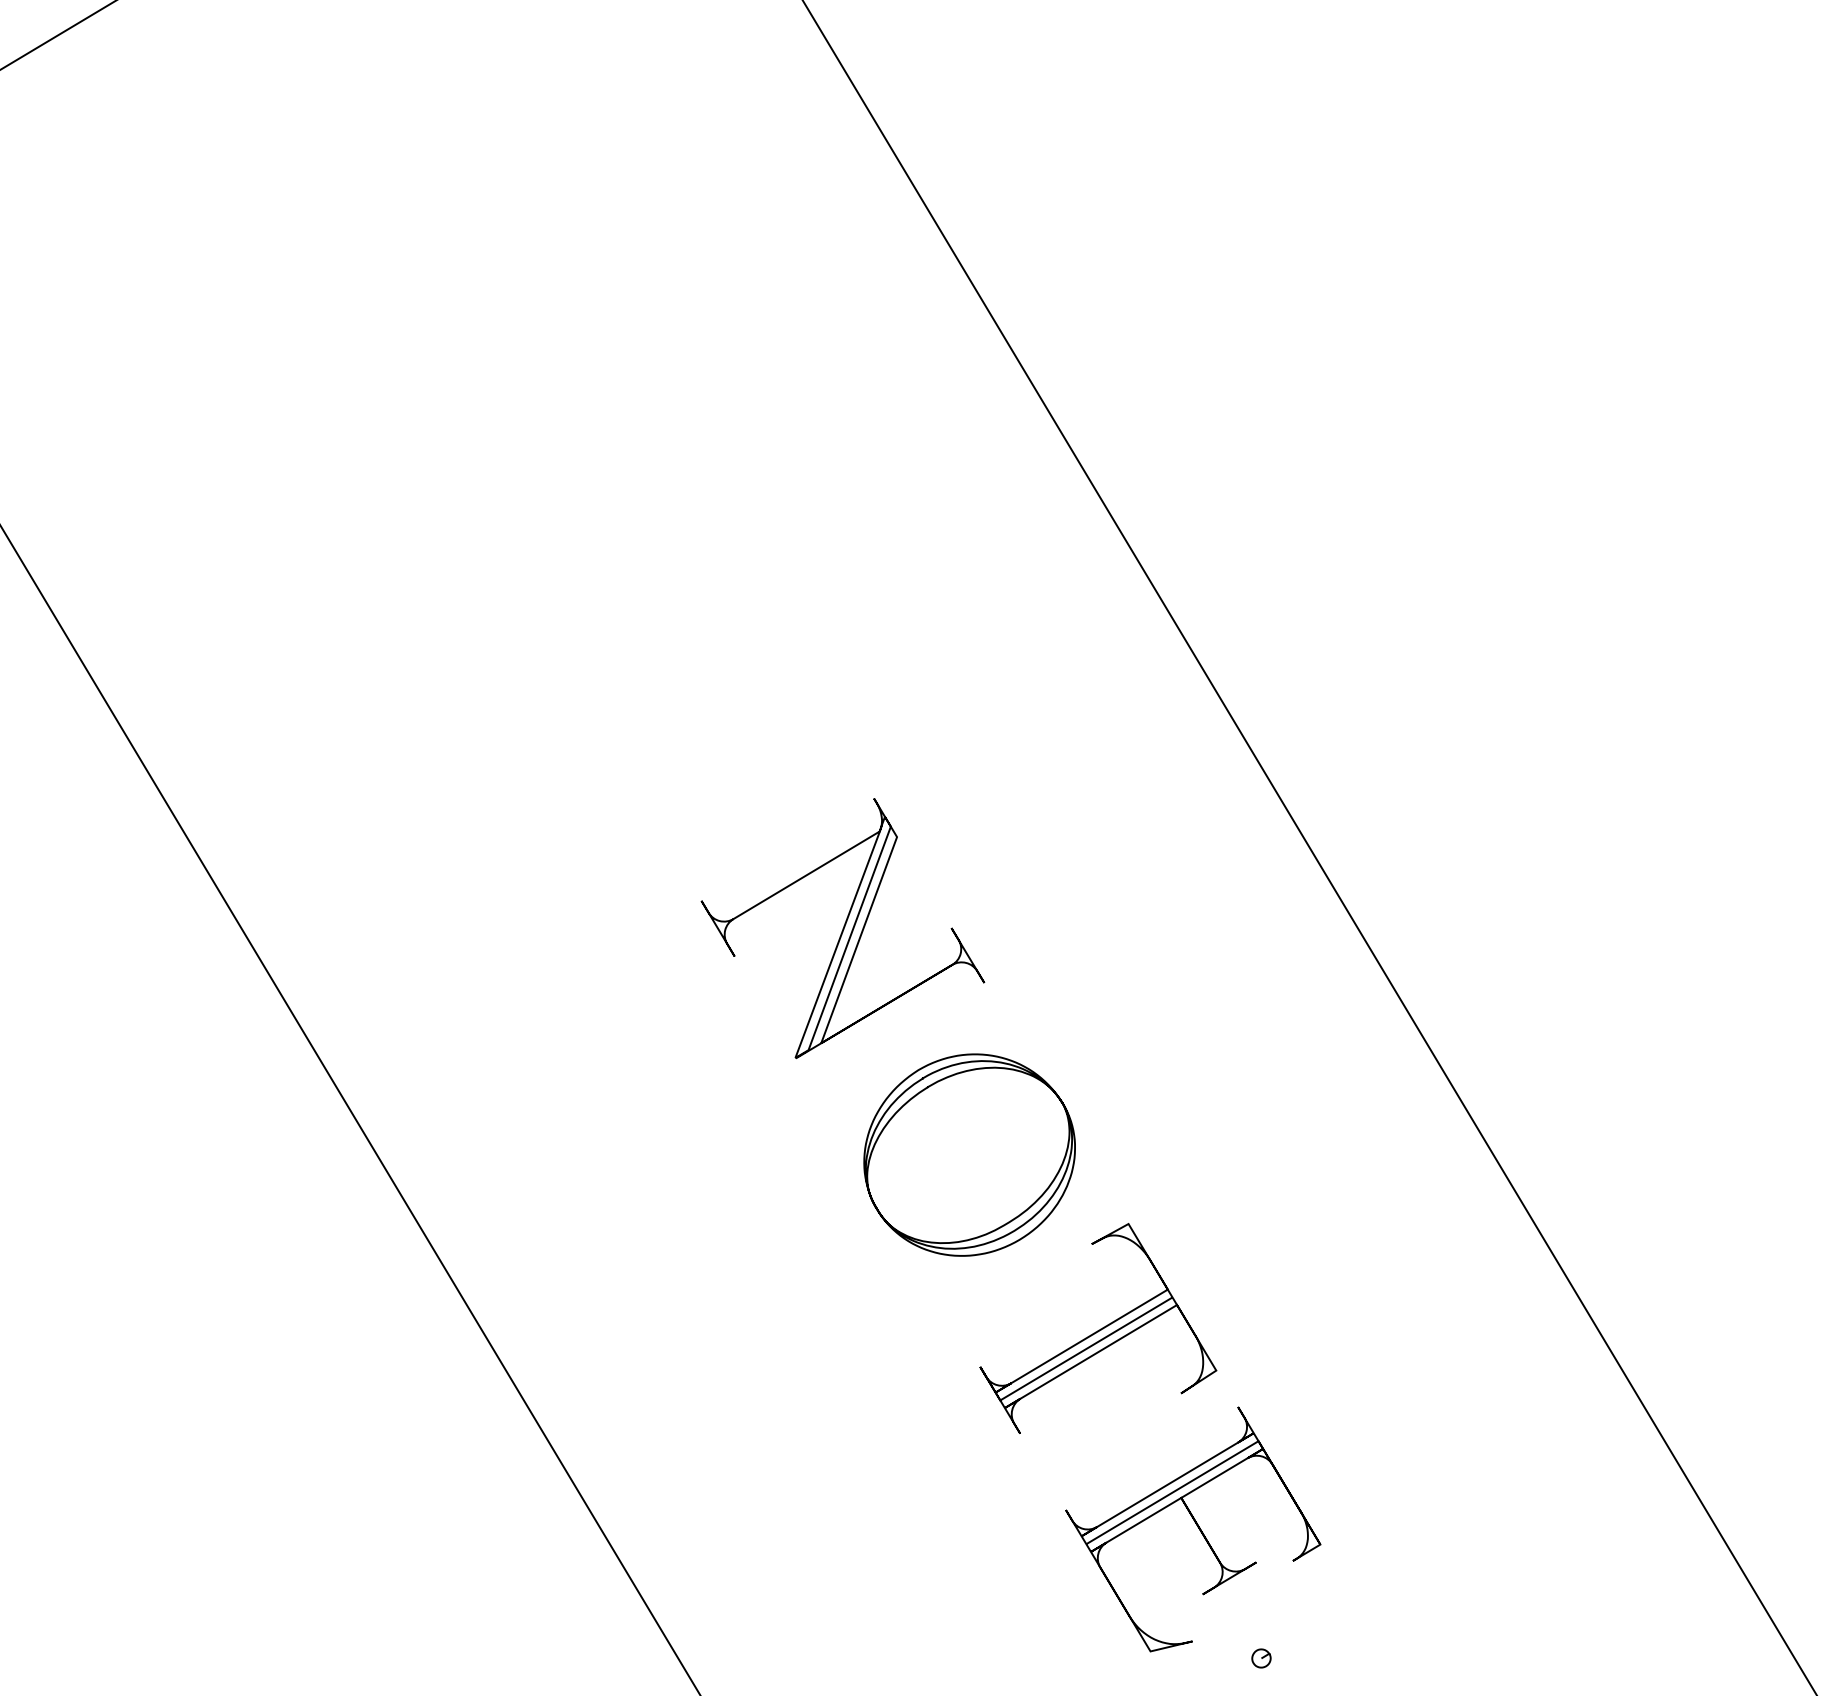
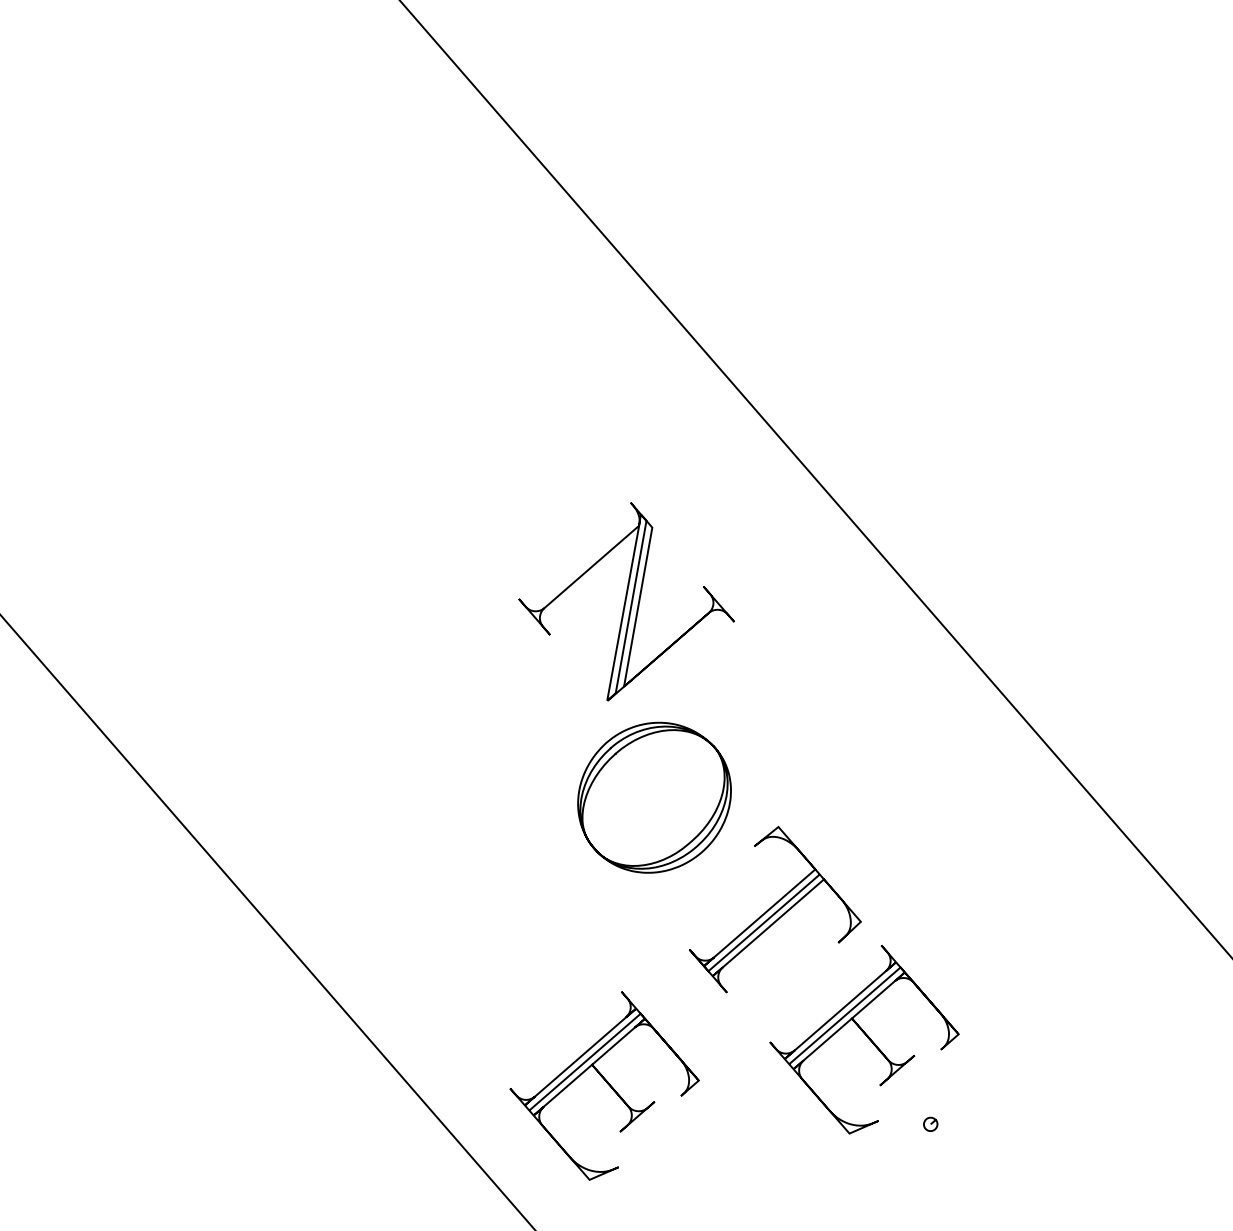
curve: (842, 928) -> (624, 600), moved
curve: (838, 1527) -> (607, 1084), added

